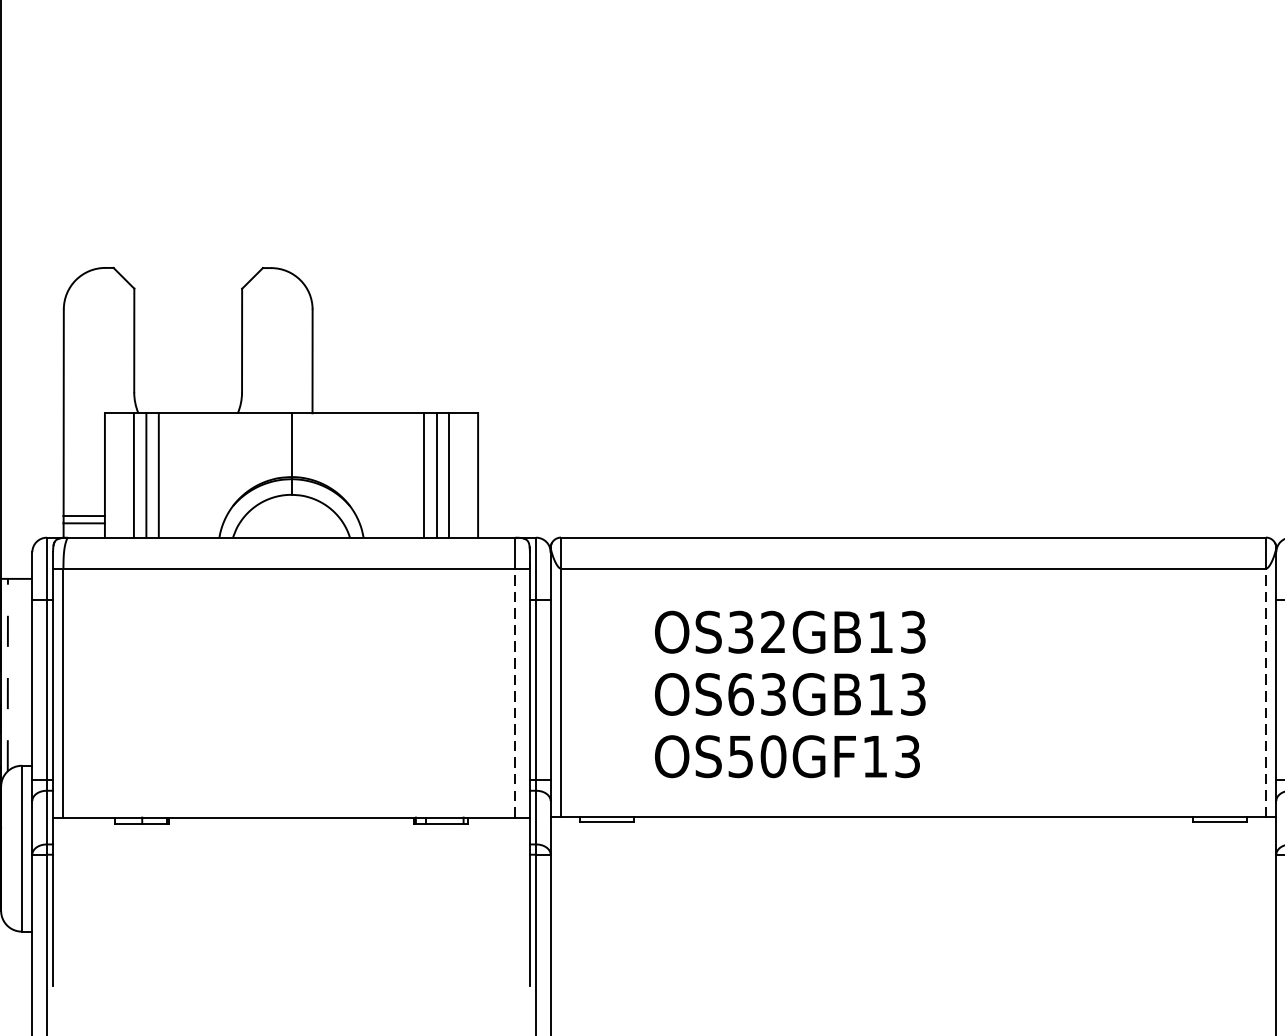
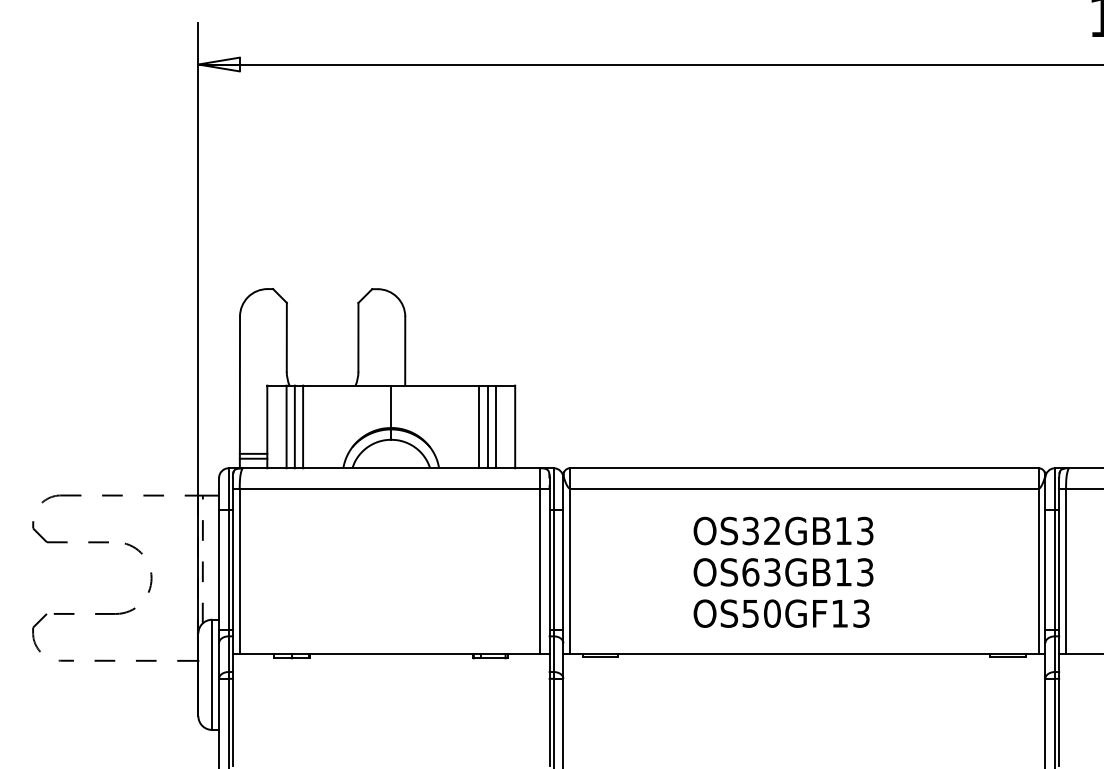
line: (514, 693) -> (539, 571), dashed -> solid
text: (790, 693) -> (783, 571), moved
line: (1265, 693) -> (1038, 571), dashed -> solid

